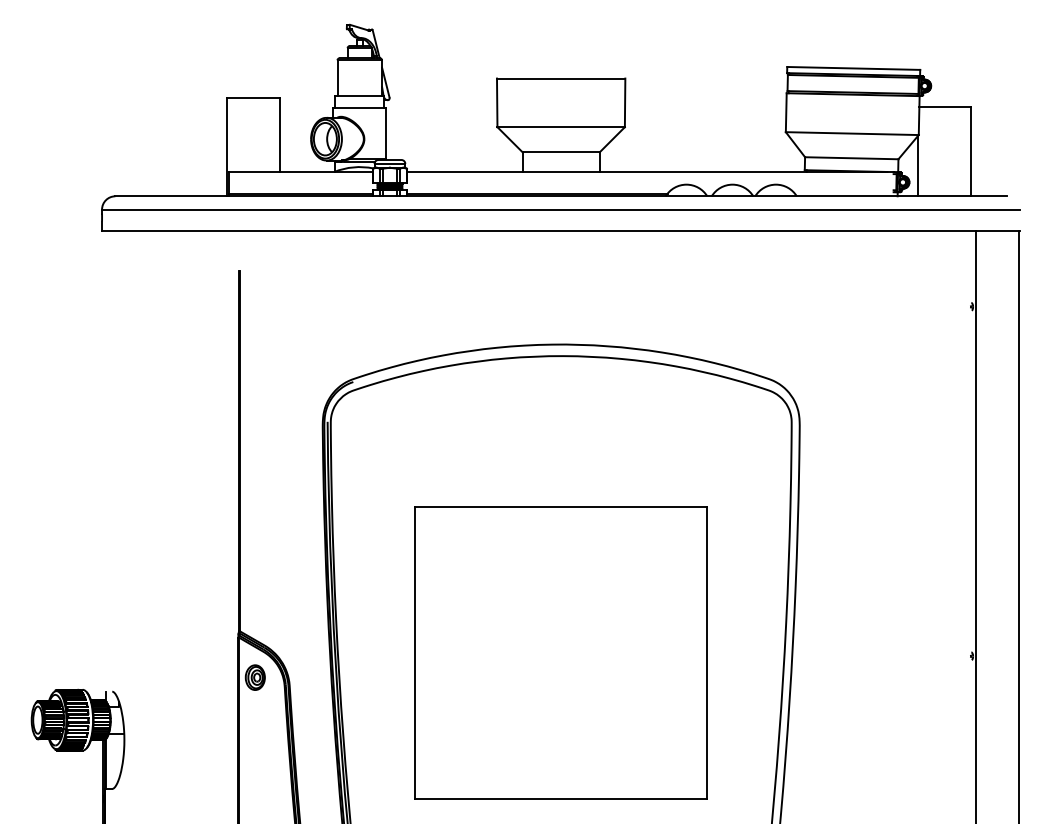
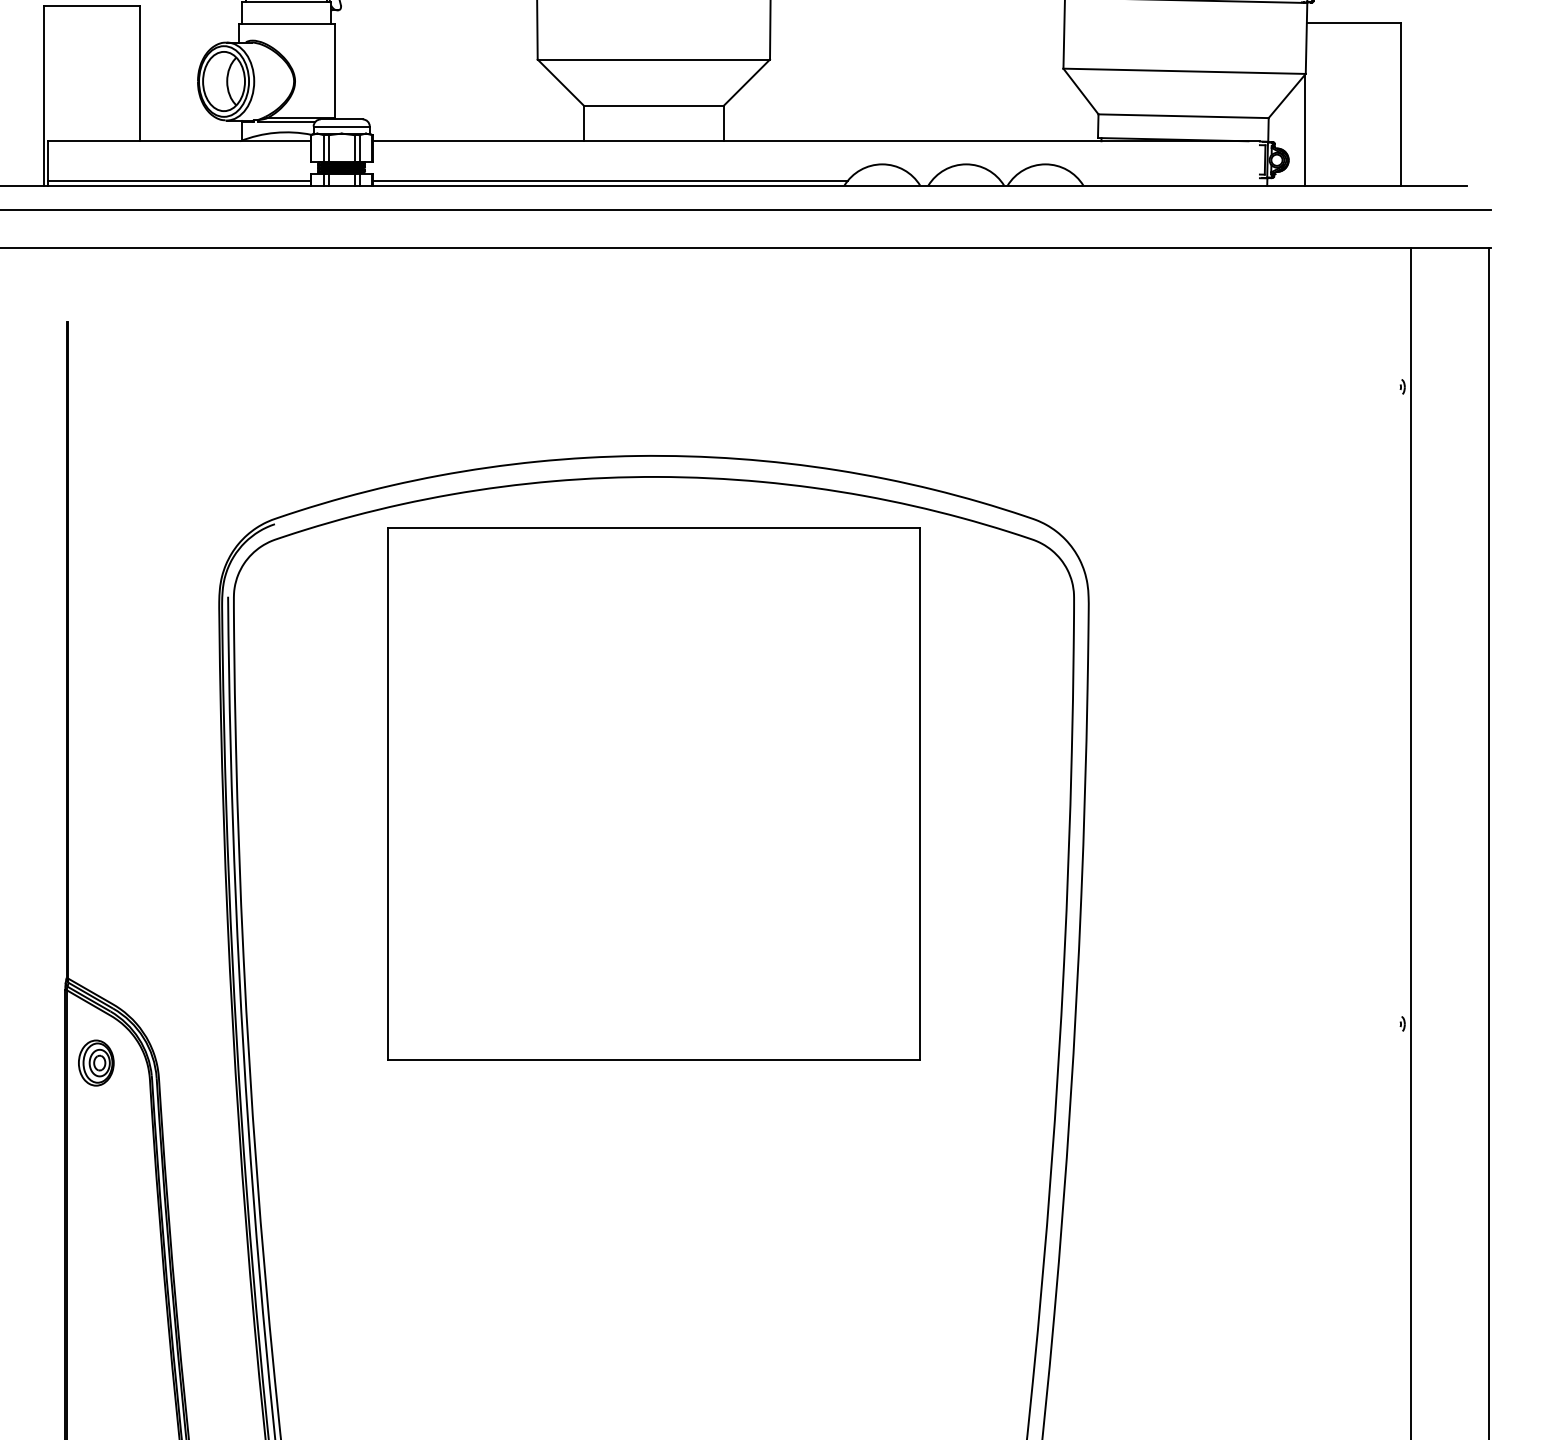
part: (560, 652) -> (652, 793), moved

